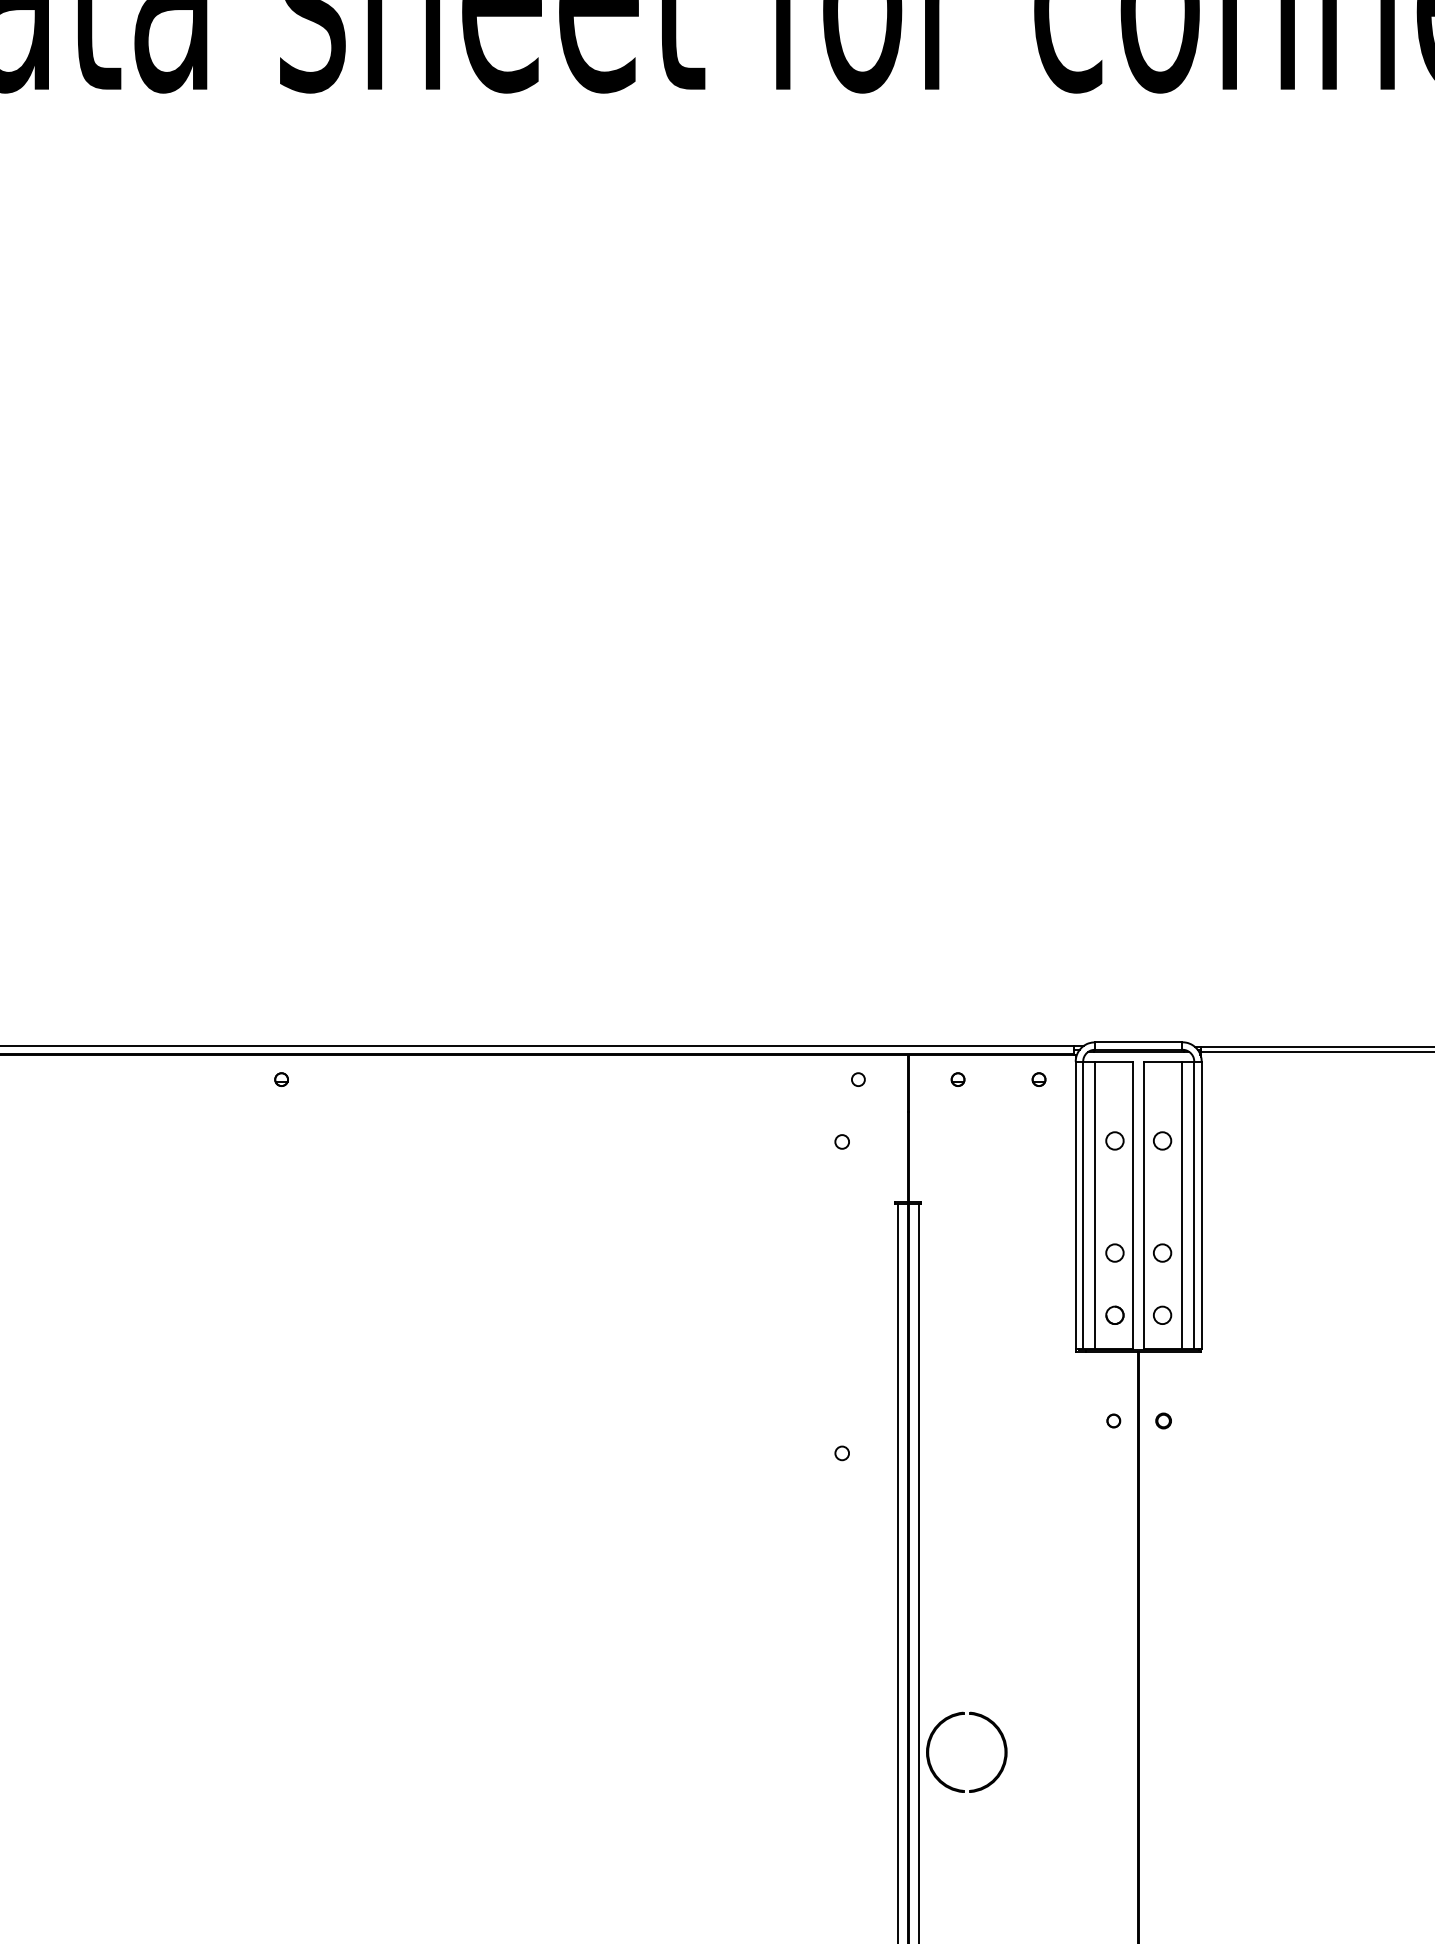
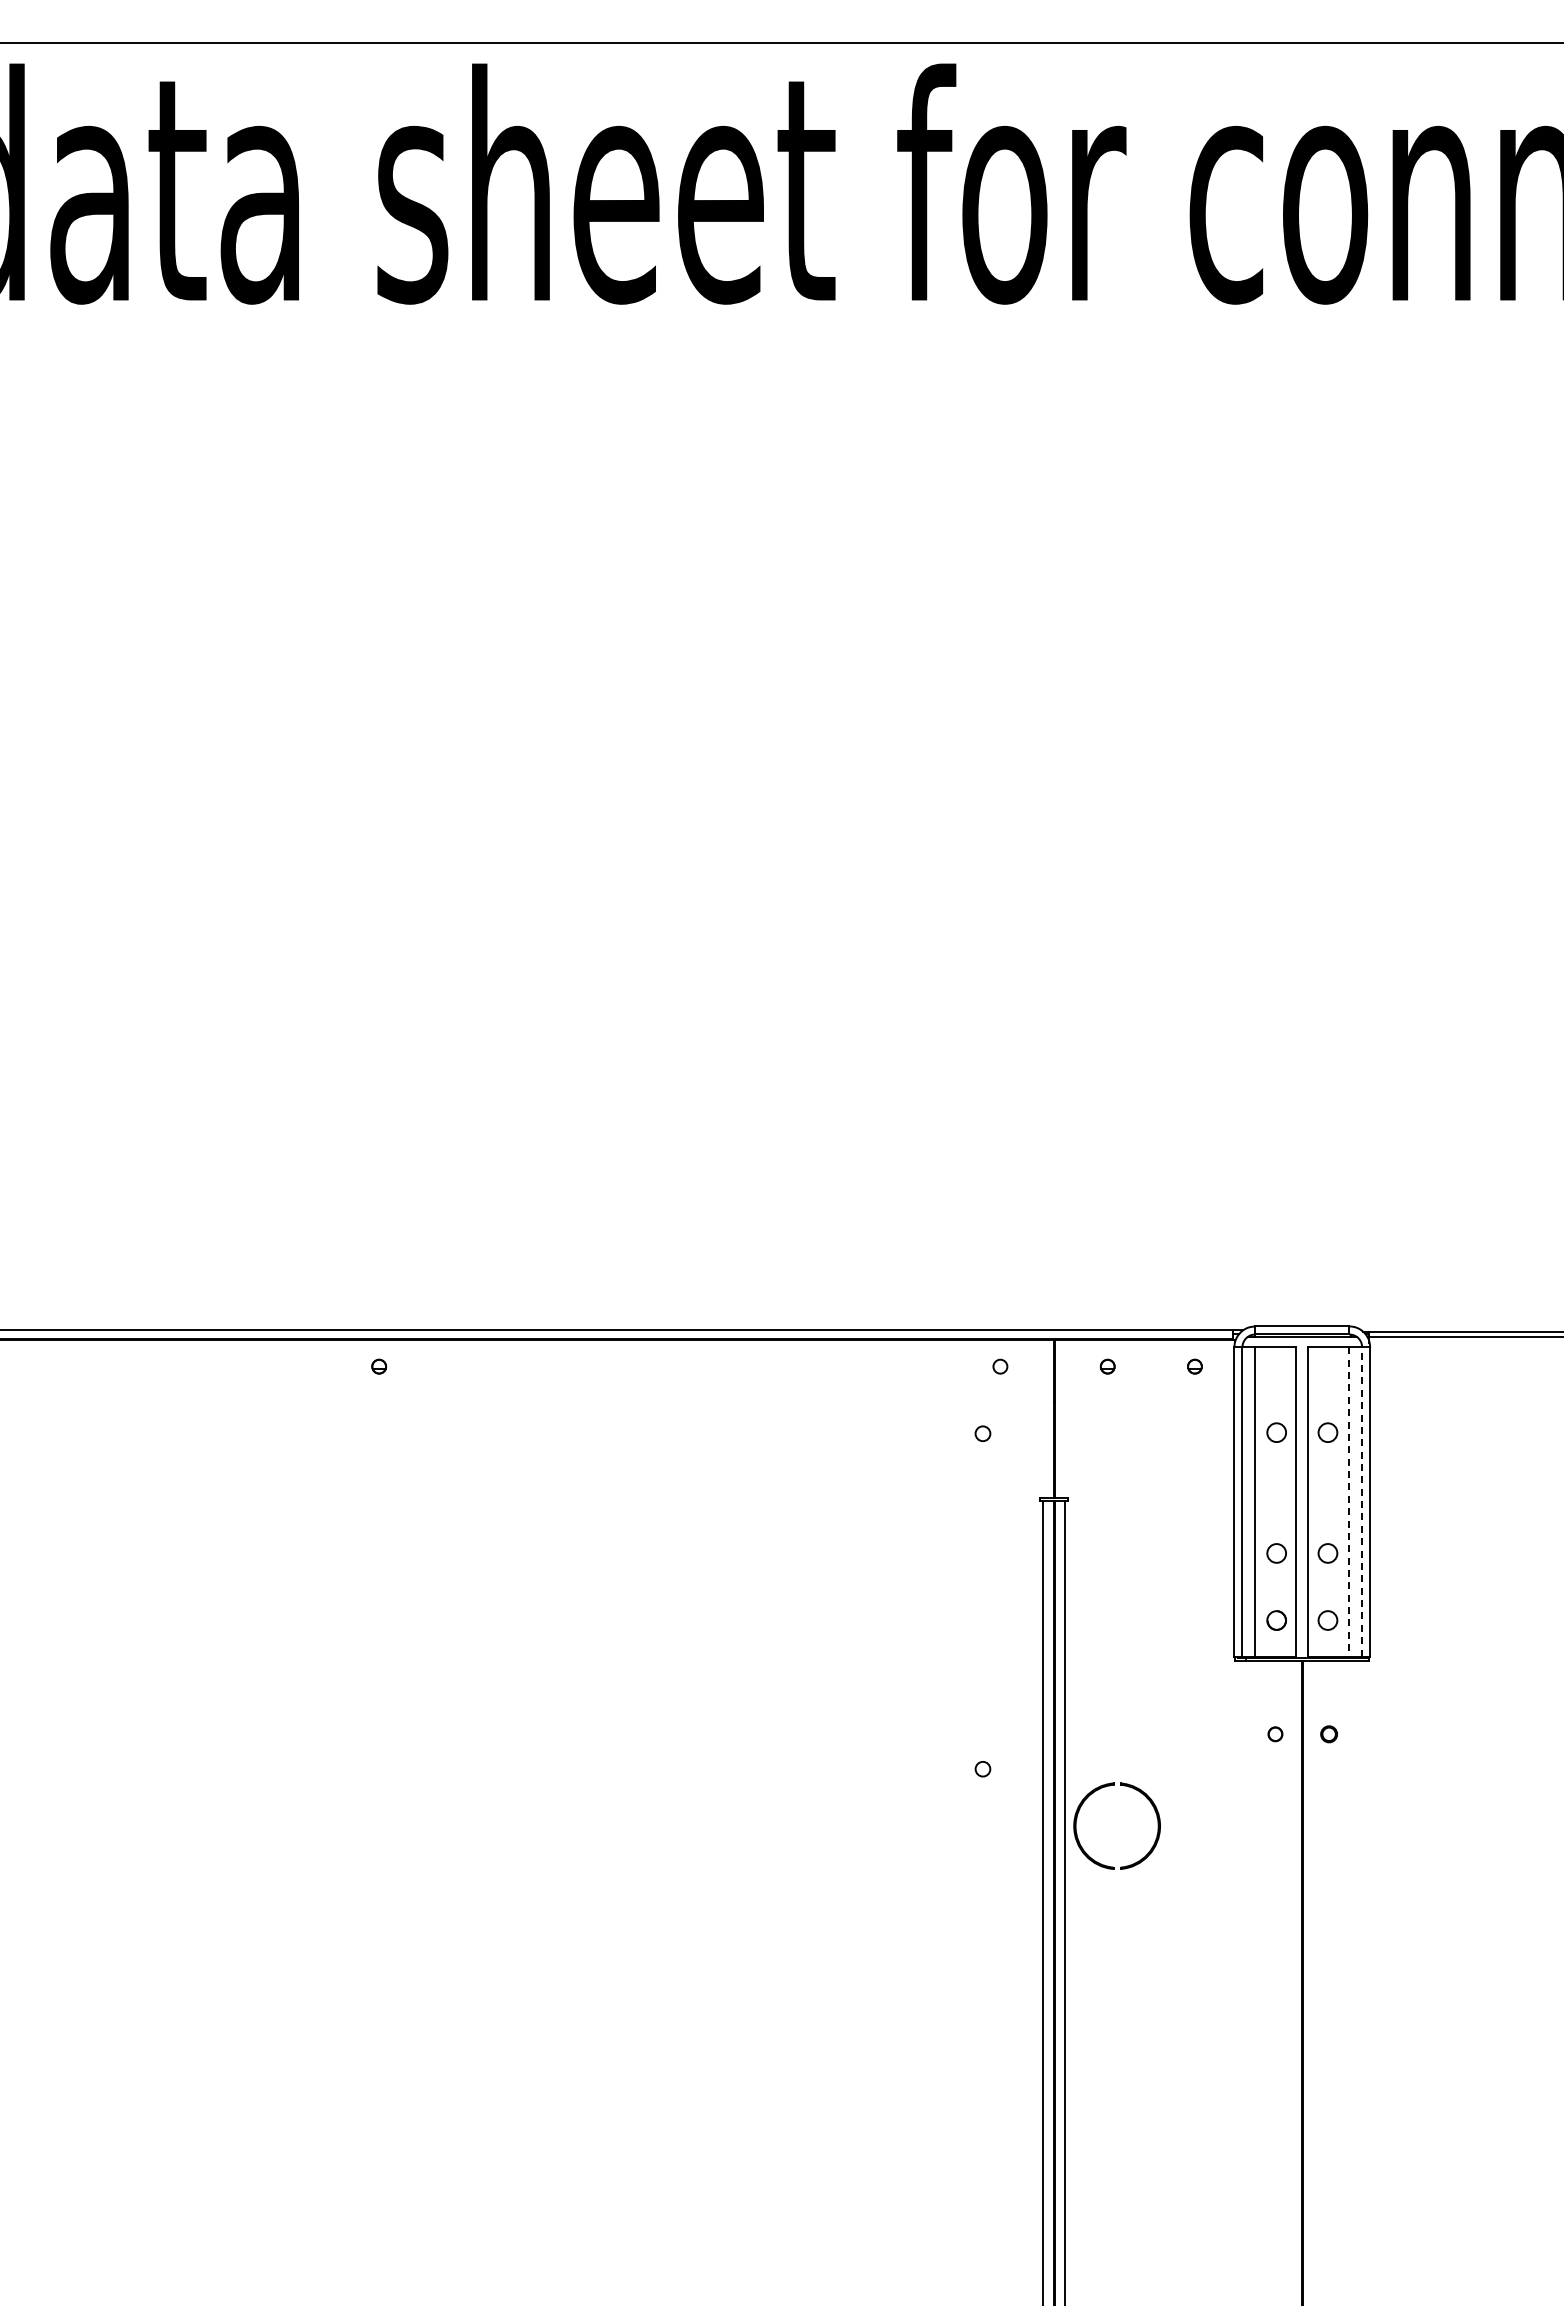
line: (1182, 1204) -> (1349, 1501), solid -> dashed
line: (1194, 1204) -> (1362, 1501), solid -> dashed
part: (943, 1722) -> (1092, 1794), moved

